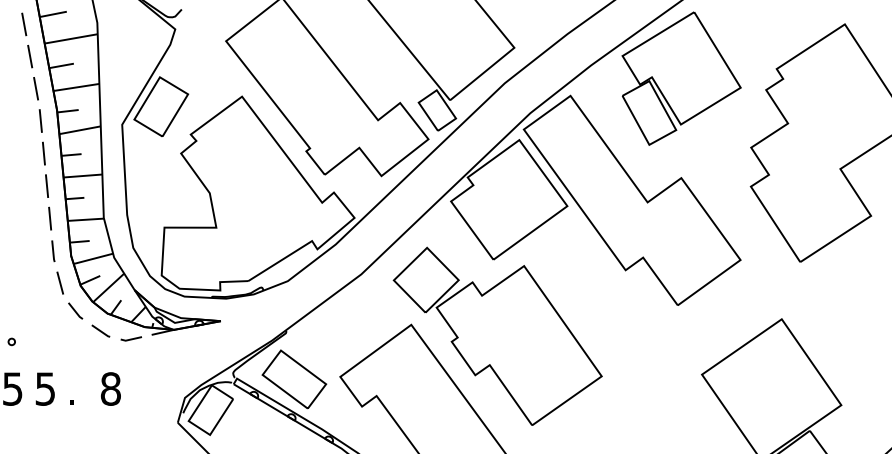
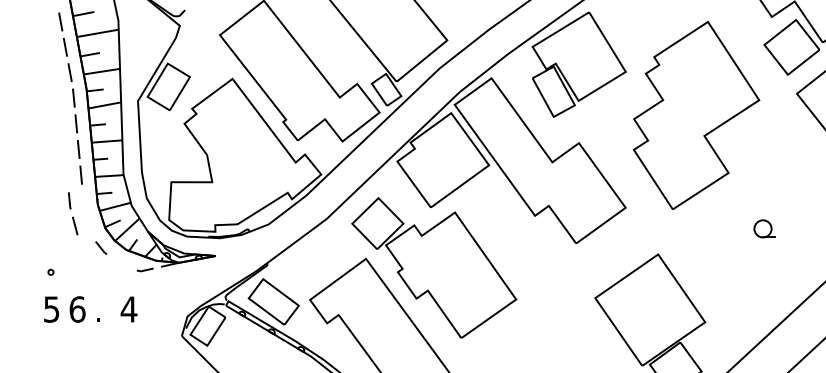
part: (58, 267) -> (73, 213), moved
line: (99, 330) -> (120, 263), removed
text: (45, 389) -> (77, 309), 5 -> 6
text: (110, 389) -> (128, 309), 8 -> 4

